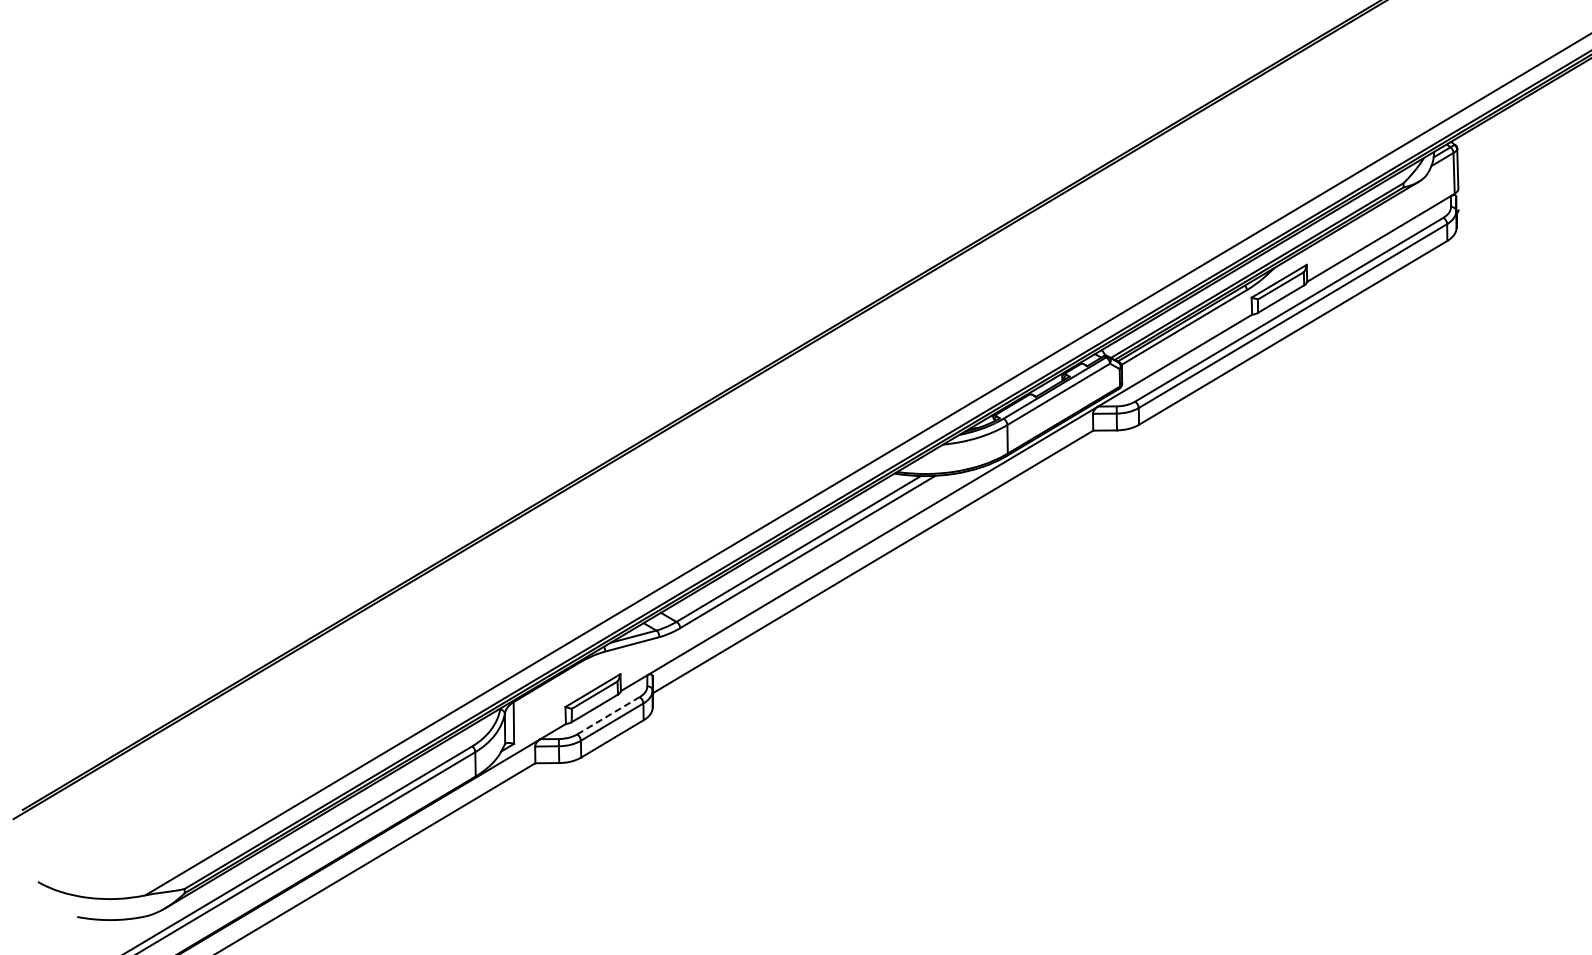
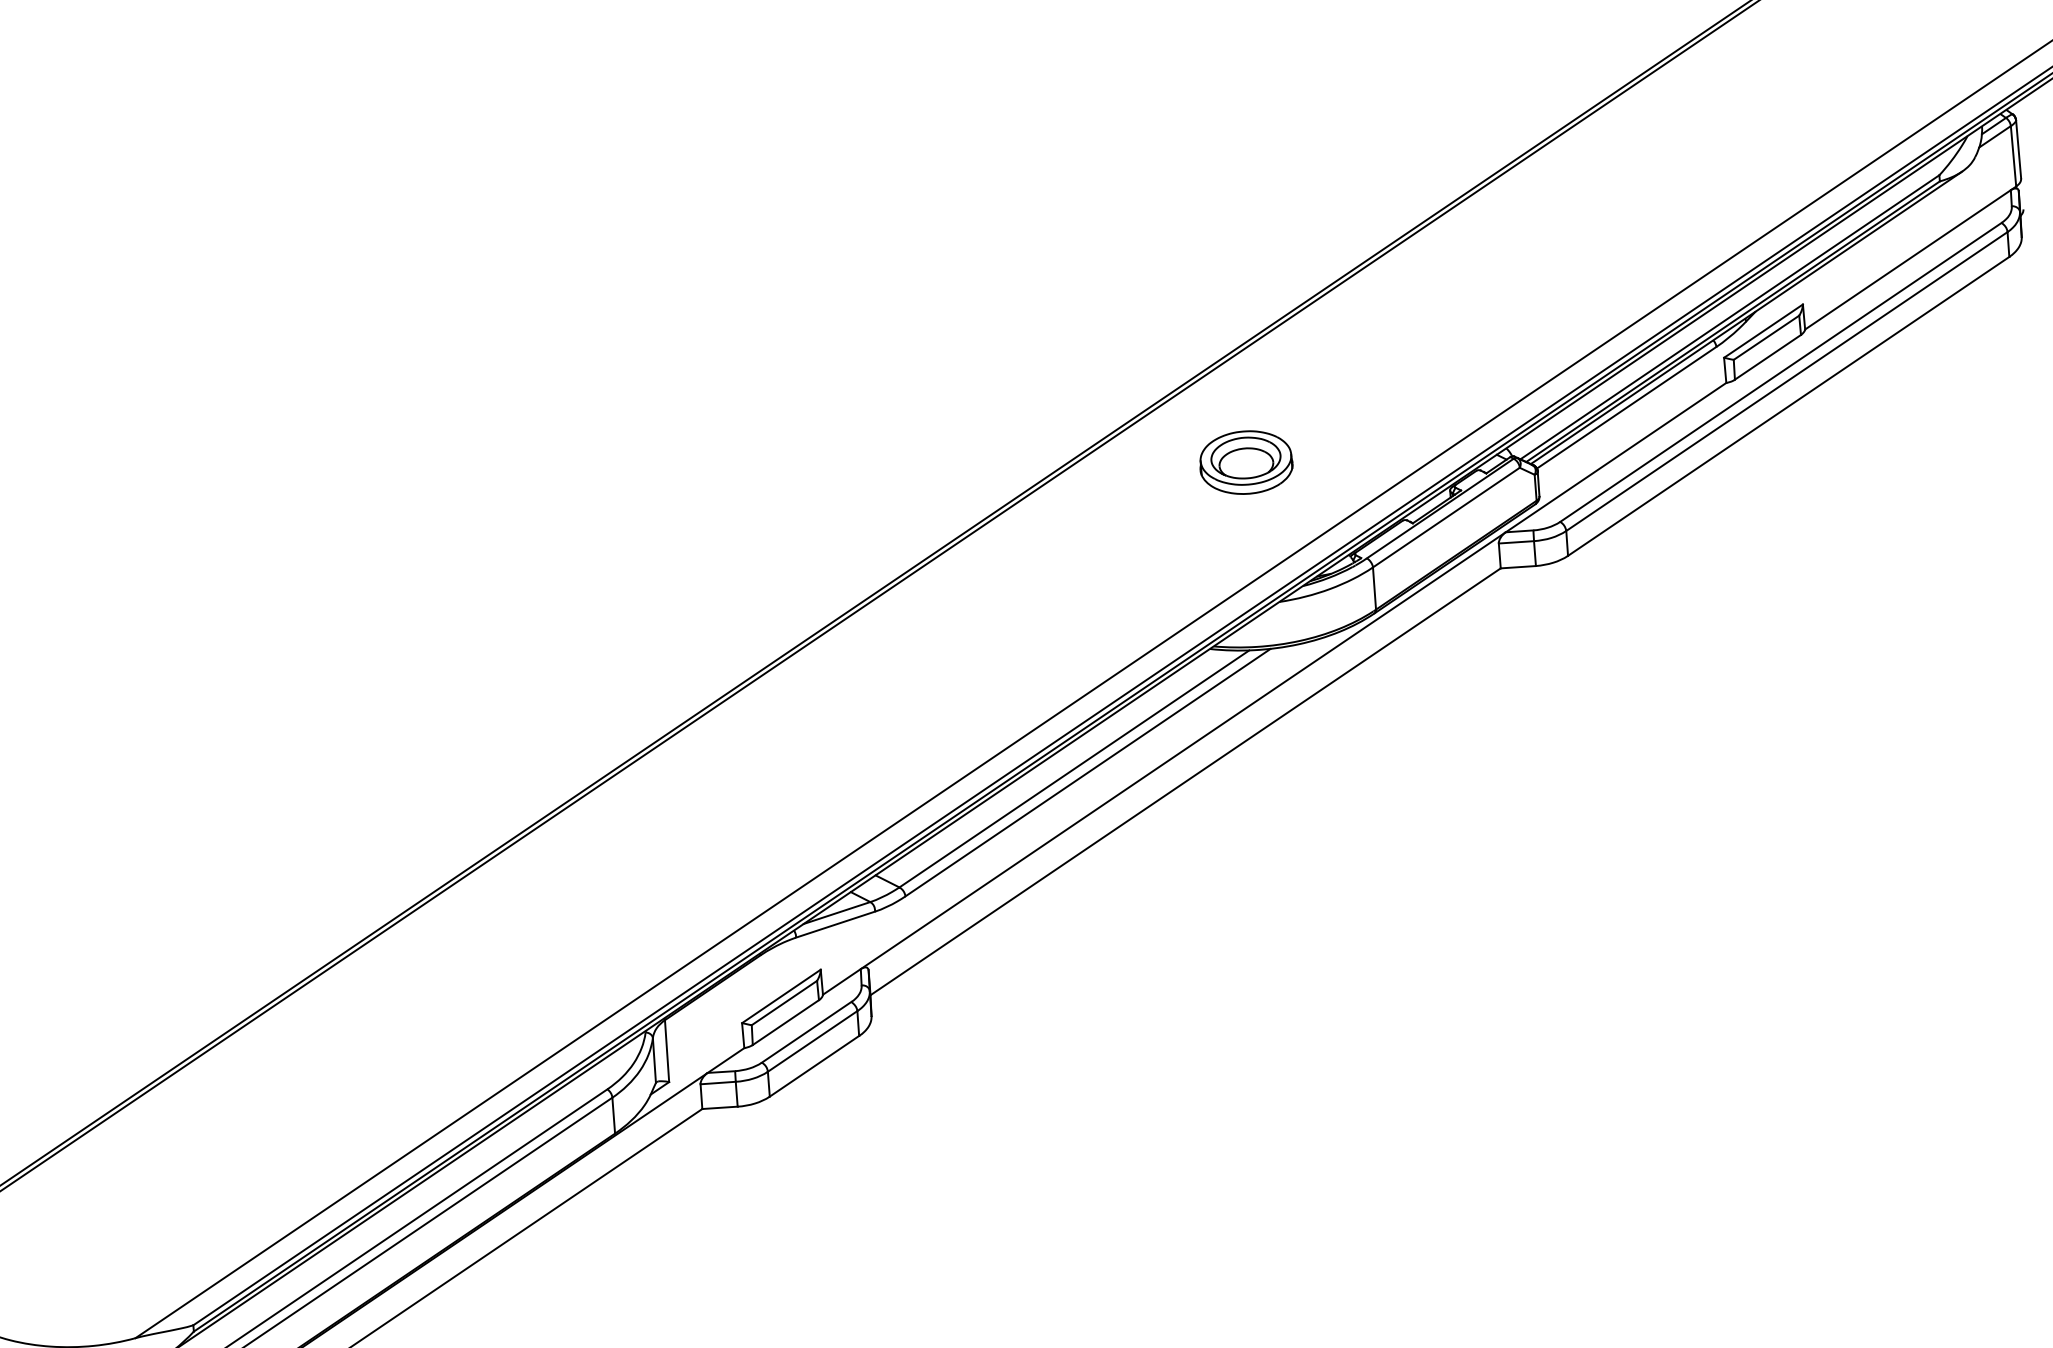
part: (926, 349) -> (1246, 462), added
line: (608, 715) -> (806, 1031), dashed -> solid

